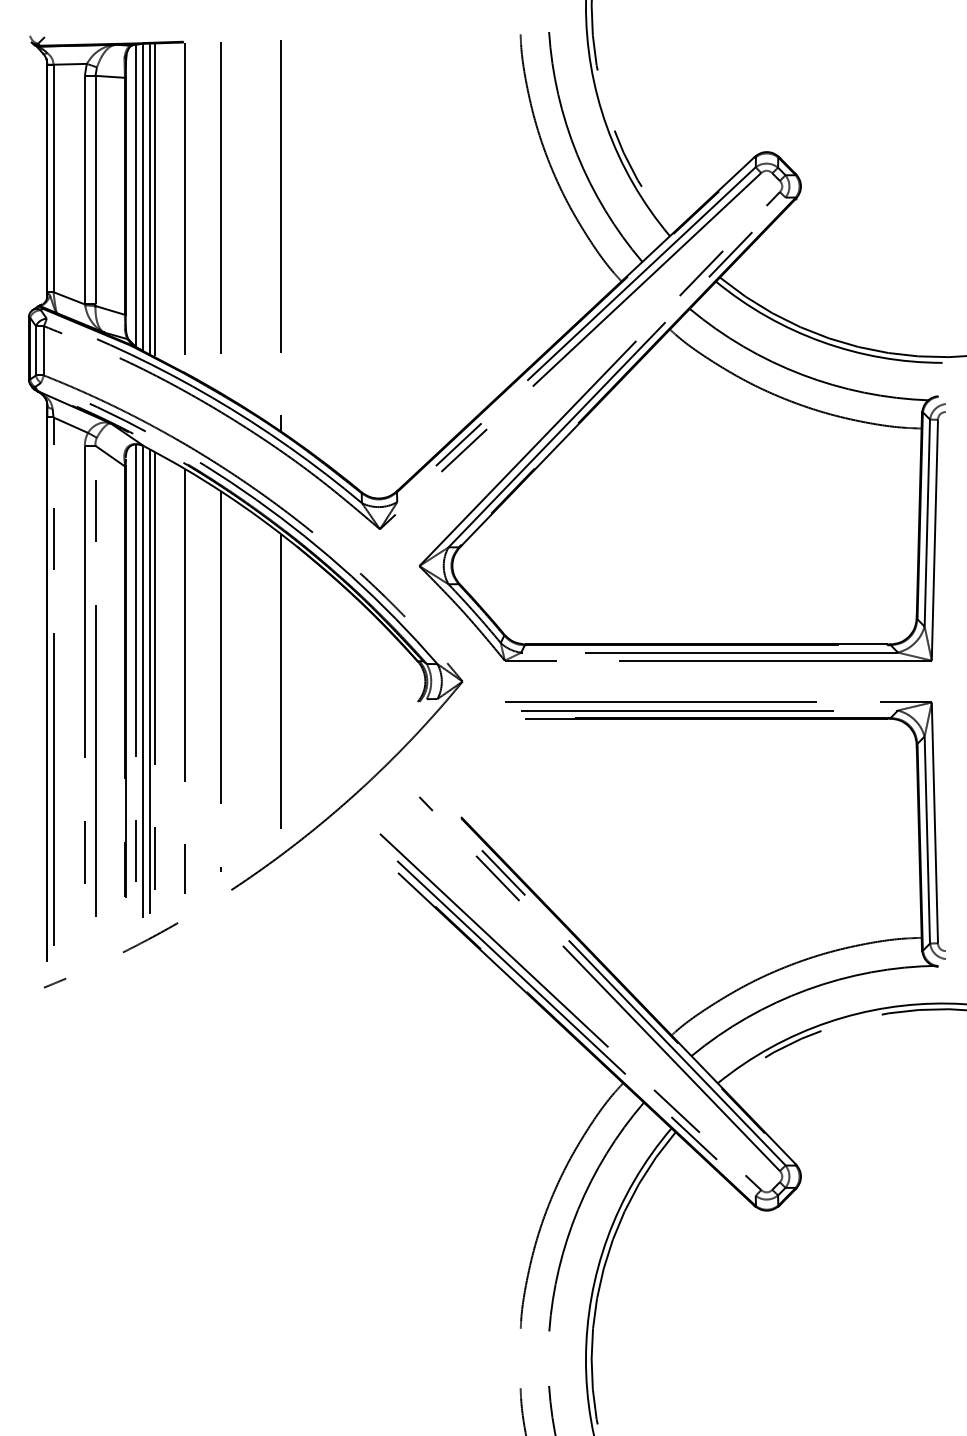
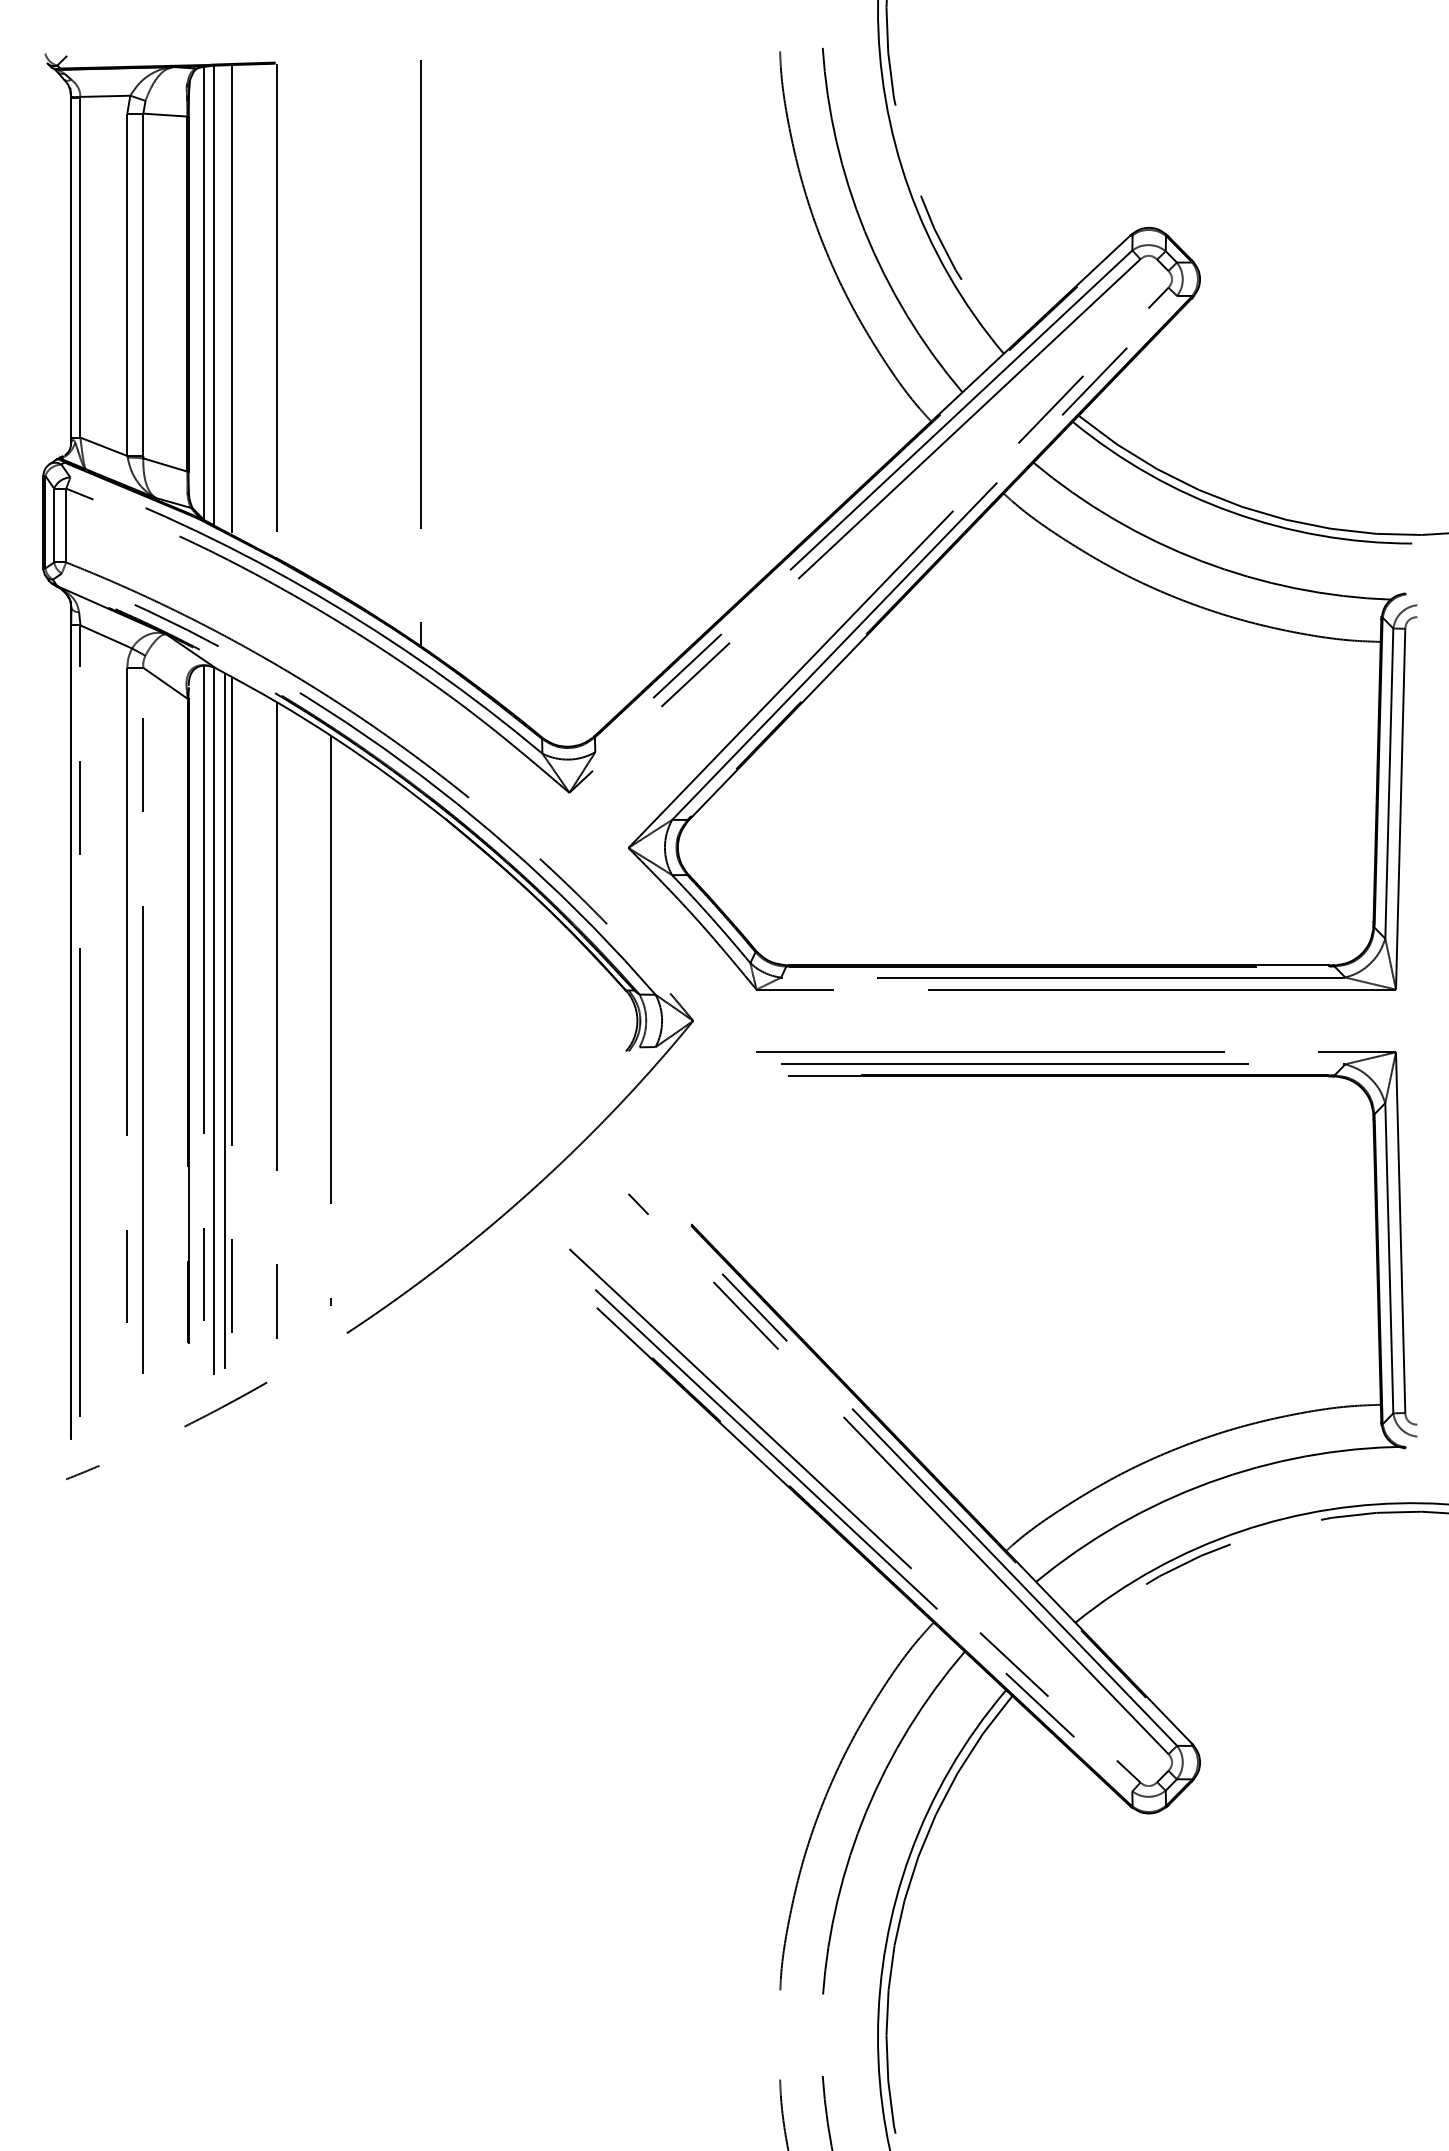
line: (220, 197) -> (330, 295), removed
line: (150, 198) -> (225, 297), removed
line: (280, 681) -> (420, 1020), removed

